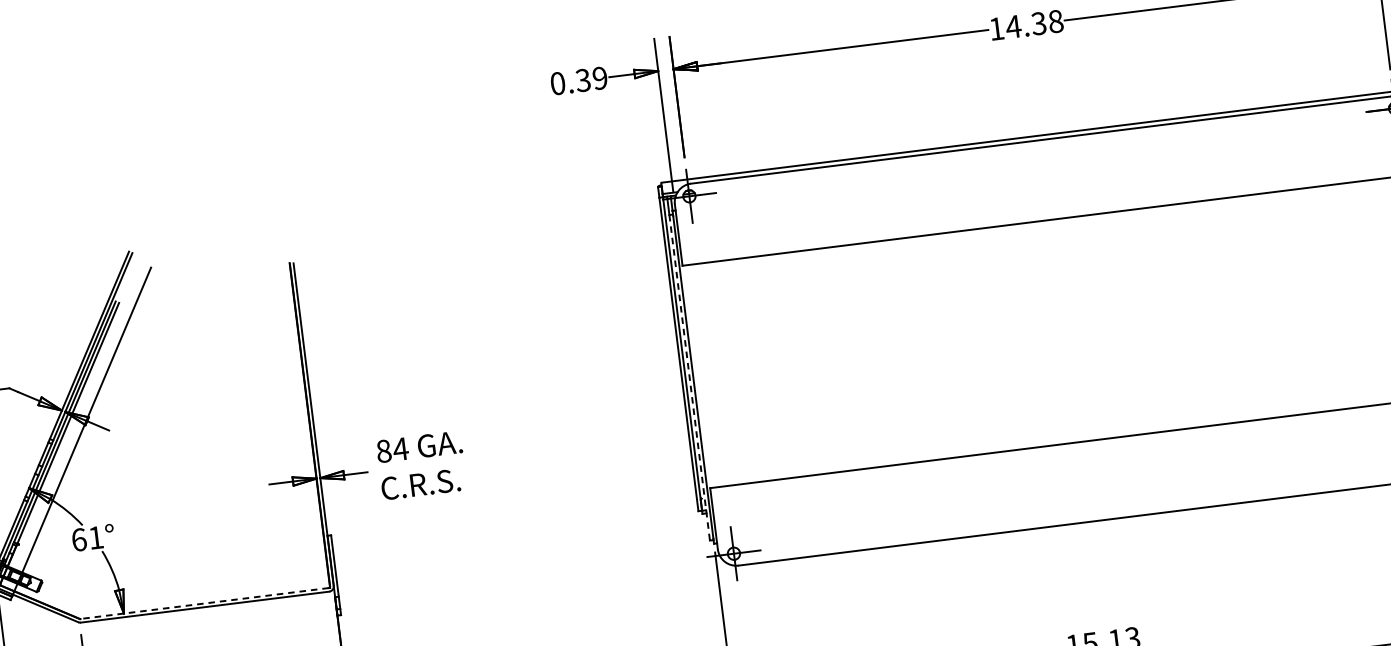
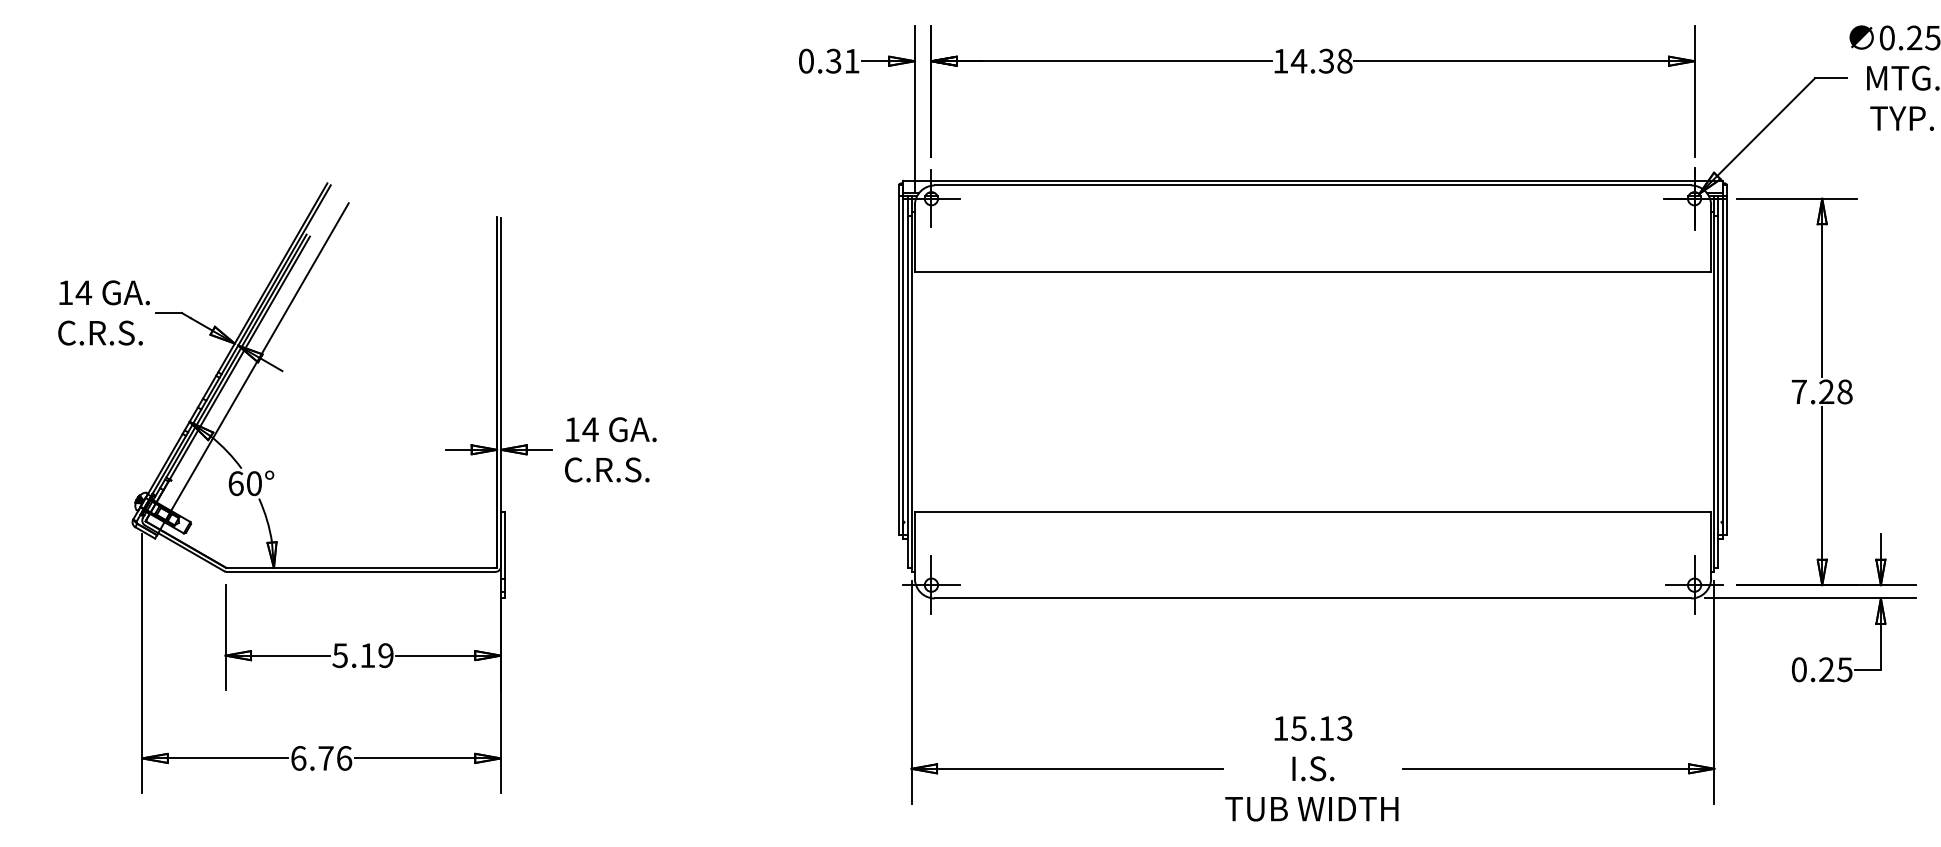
text: (599, 77) -> (851, 60), 0.39 -> 0.31
line: (689, 378) -> (907, 392), dashed -> solid
text: (383, 451) -> (571, 429), 84 -> 14
text: (96, 537) -> (254, 483), 61° -> 60°
line: (203, 603) -> (360, 567), dashed -> solid

